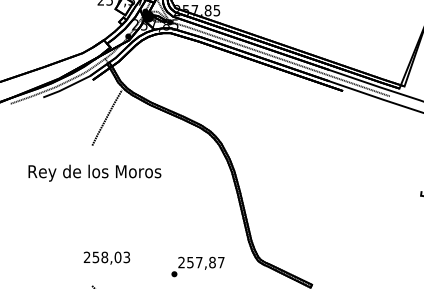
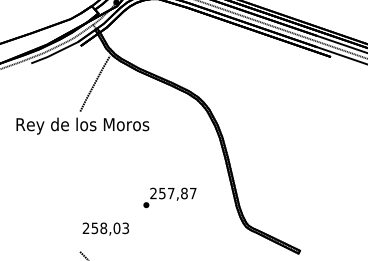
text: (94, 172) -> (82, 125), moved
text: (106, 257) -> (105, 228), moved
text: (197, 266) -> (169, 197), moved

